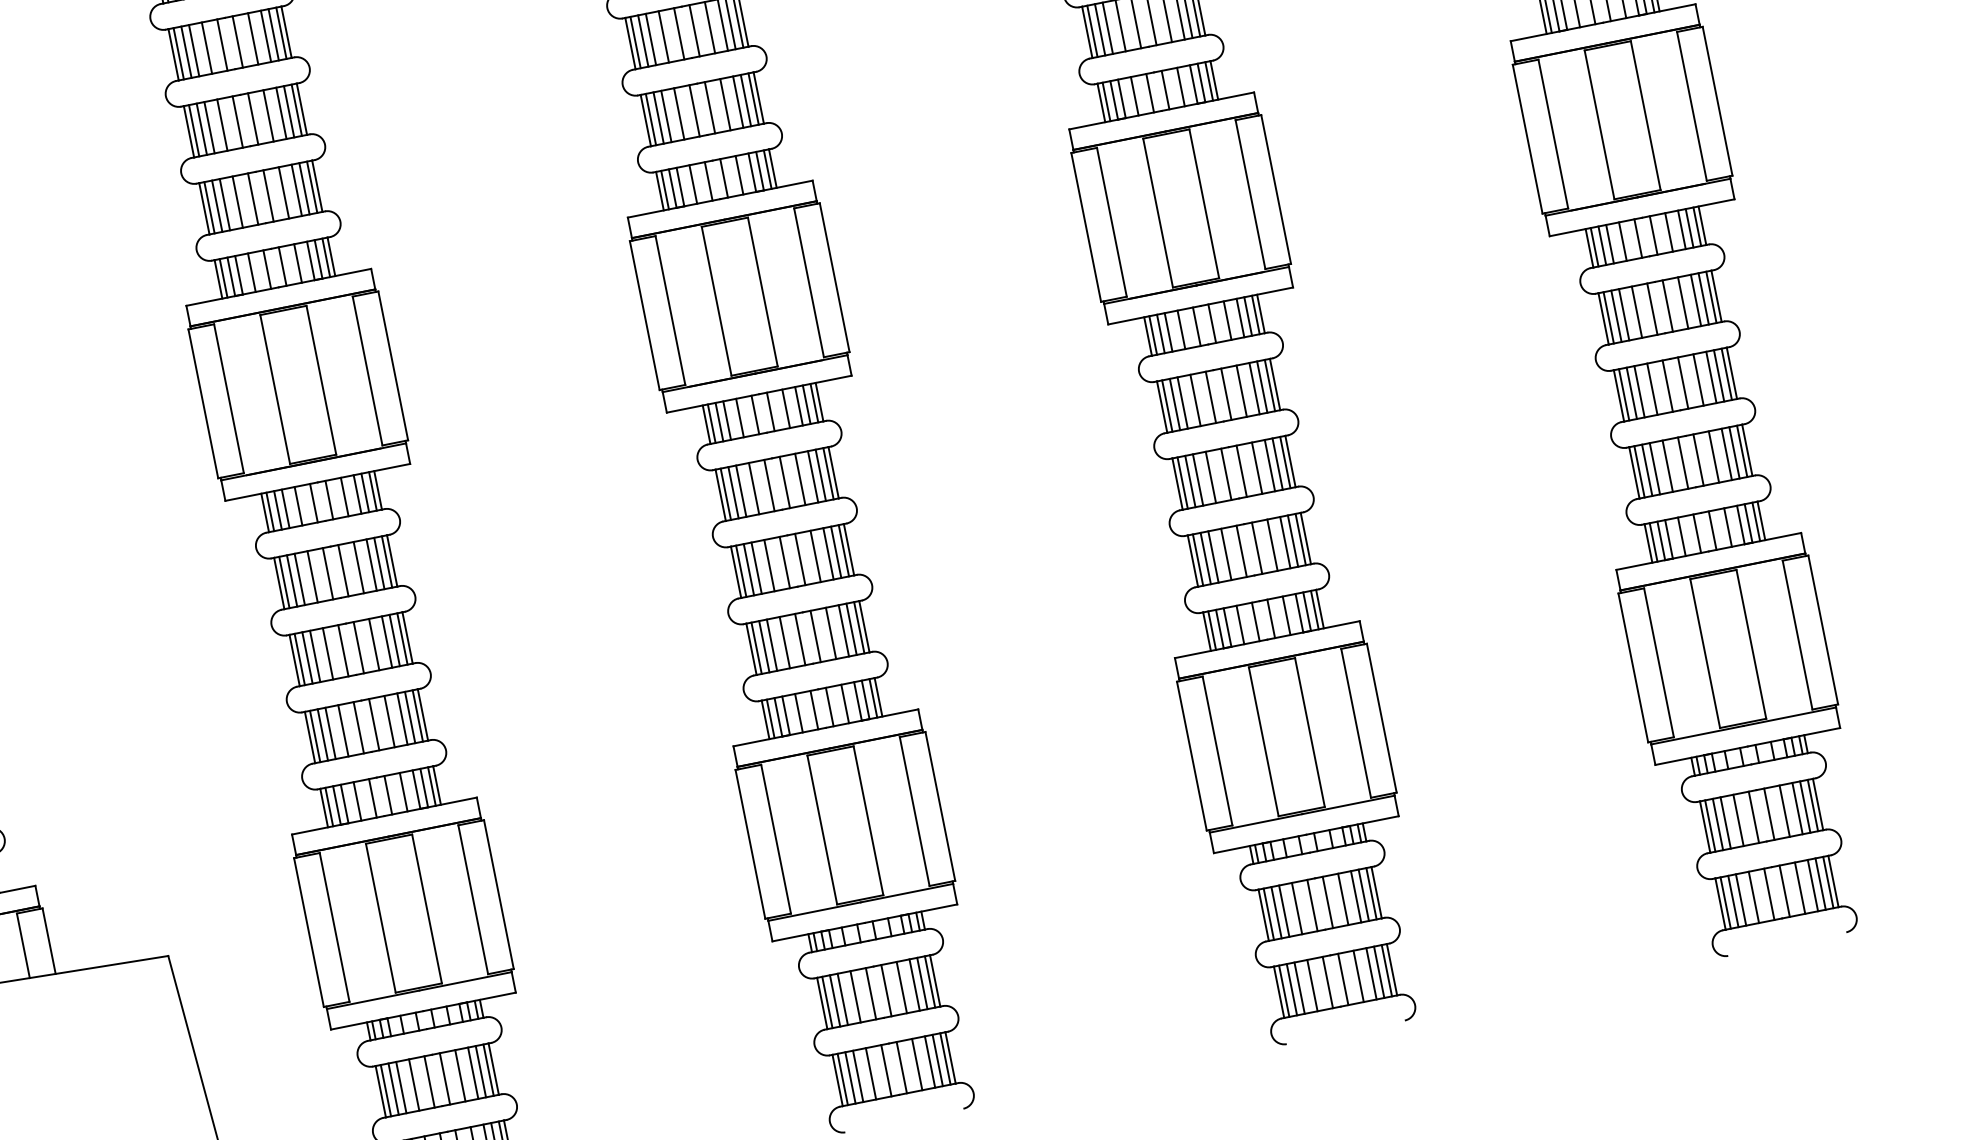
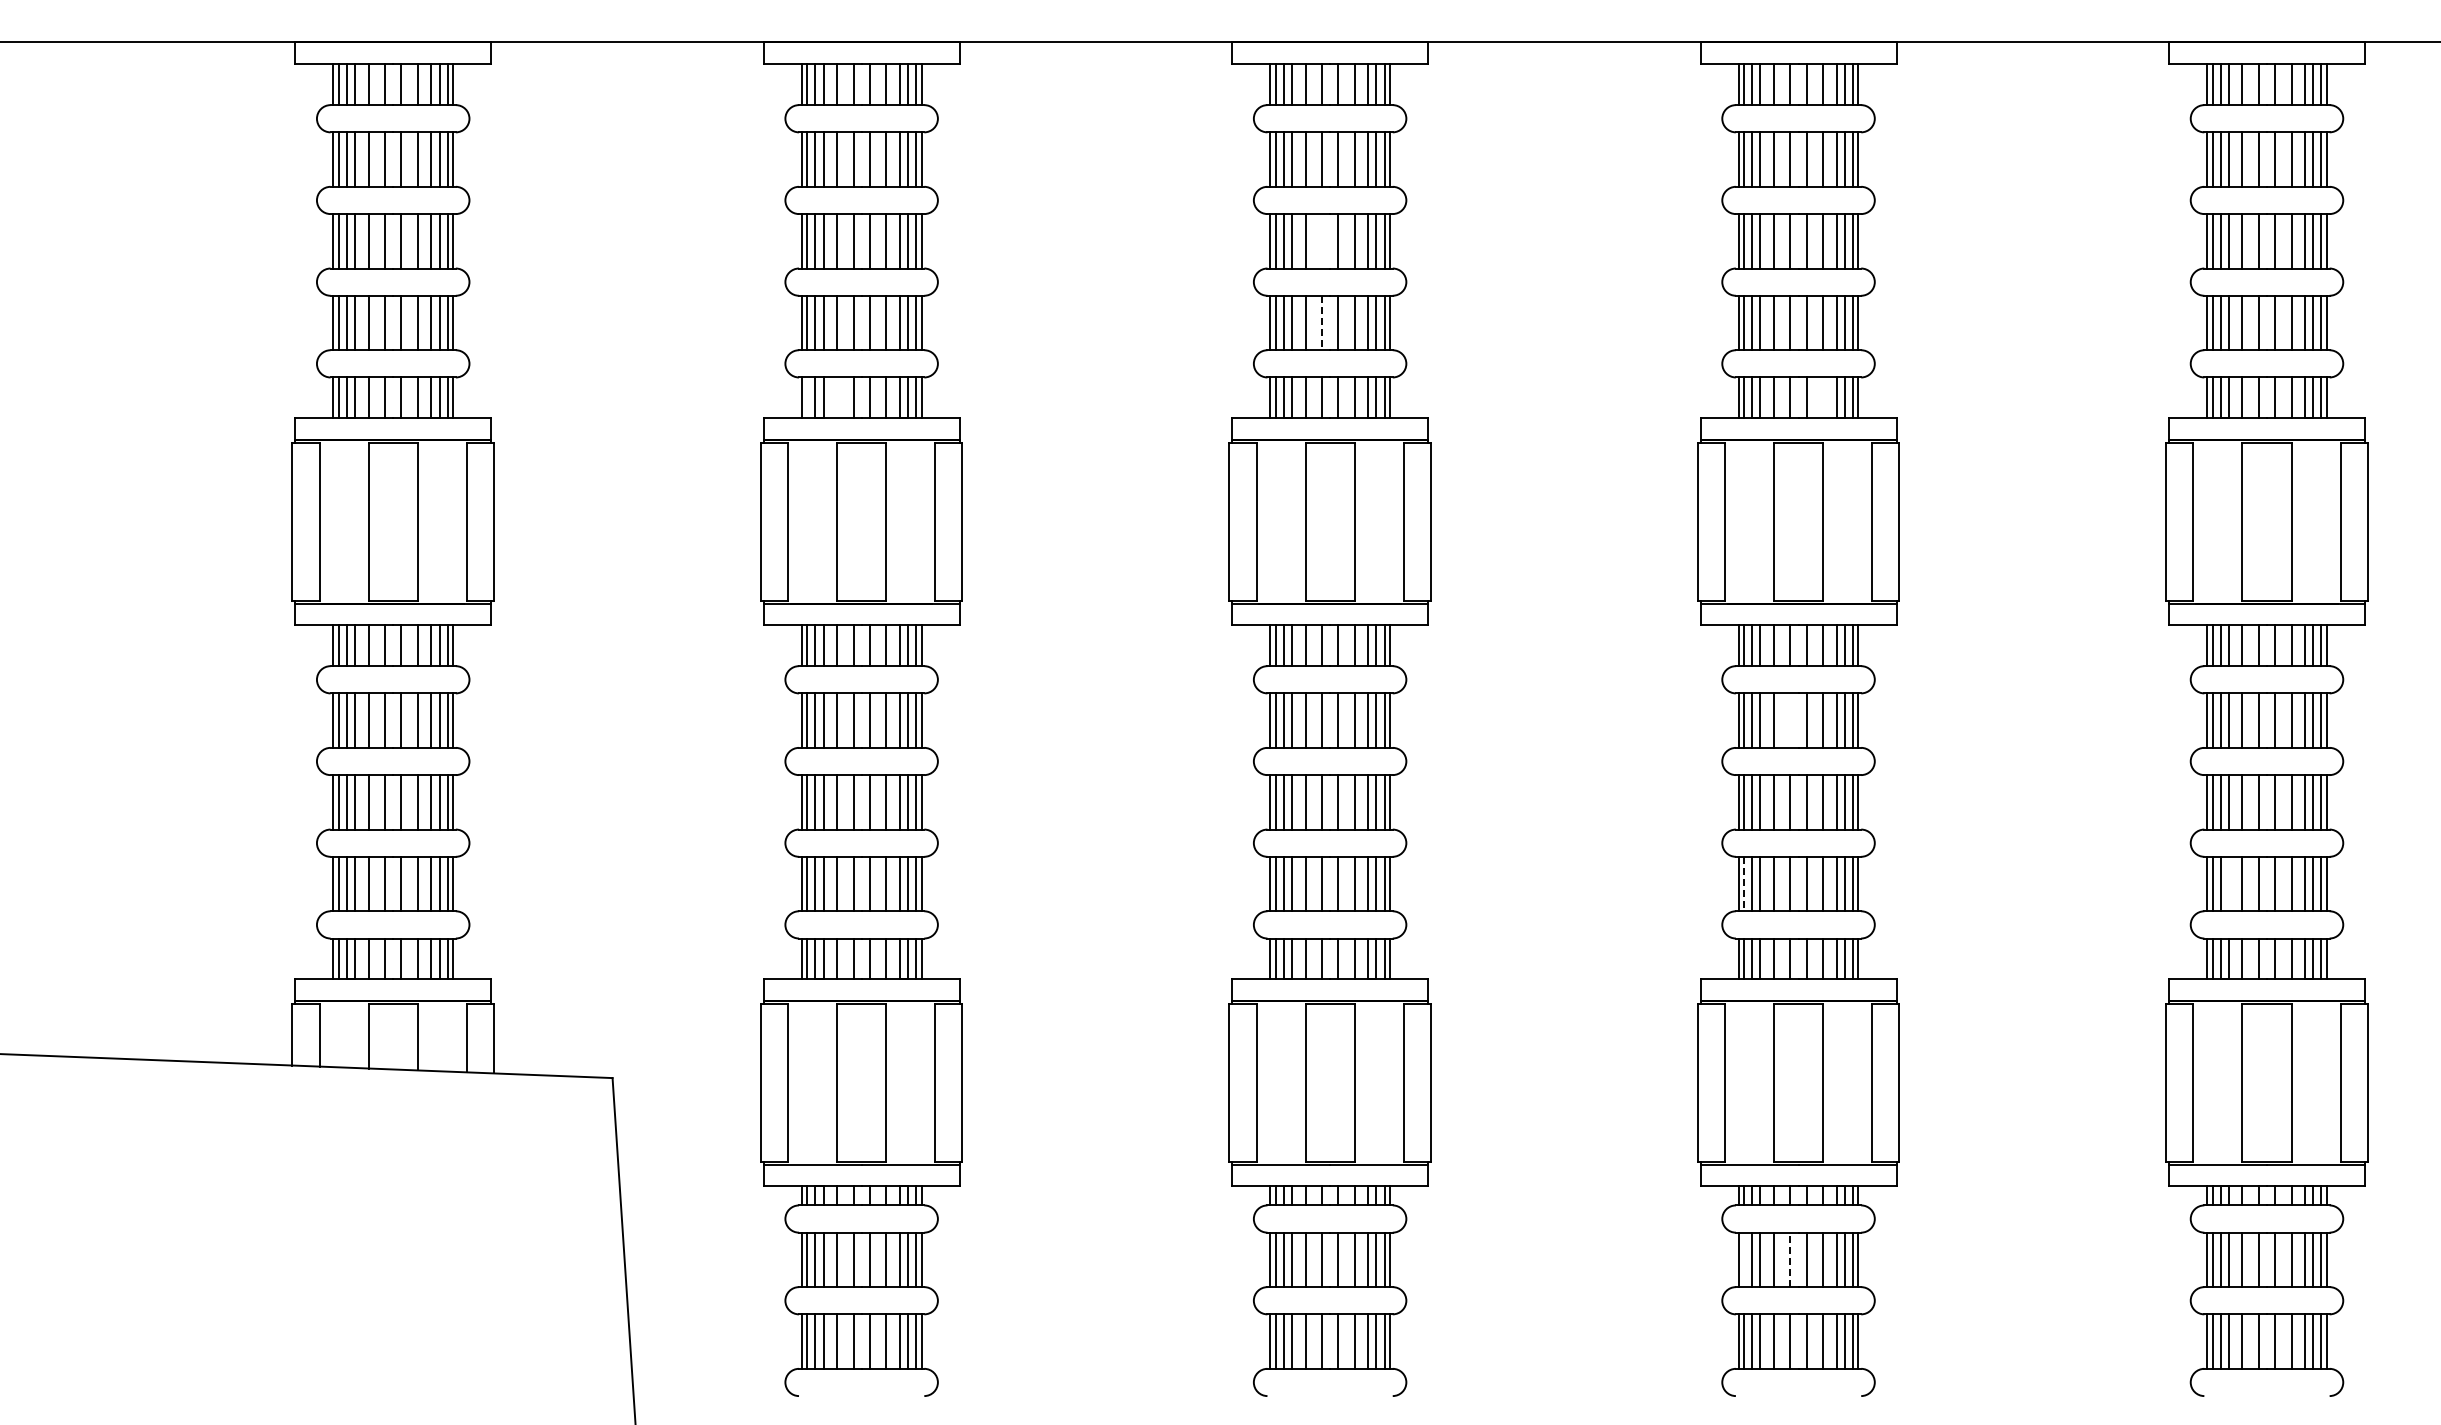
line: (678, 34) -> (1321, 241), removed
line: (1181, 86) -> (1823, 397), removed
line: (694, 111) -> (1321, 323), solid -> dashed
line: (252, 272) -> (837, 397), removed
line: (223, 277) -> (807, 397), removed
line: (1211, 397) -> (1790, 720), removed
line: (1654, 468) -> (2228, 883), removed
line: (1198, 560) -> (1744, 884), solid -> dashed
line: (1312, 905) -> (1790, 1259), solid -> dashed
line: (1269, 913) -> (1744, 1259), removed

